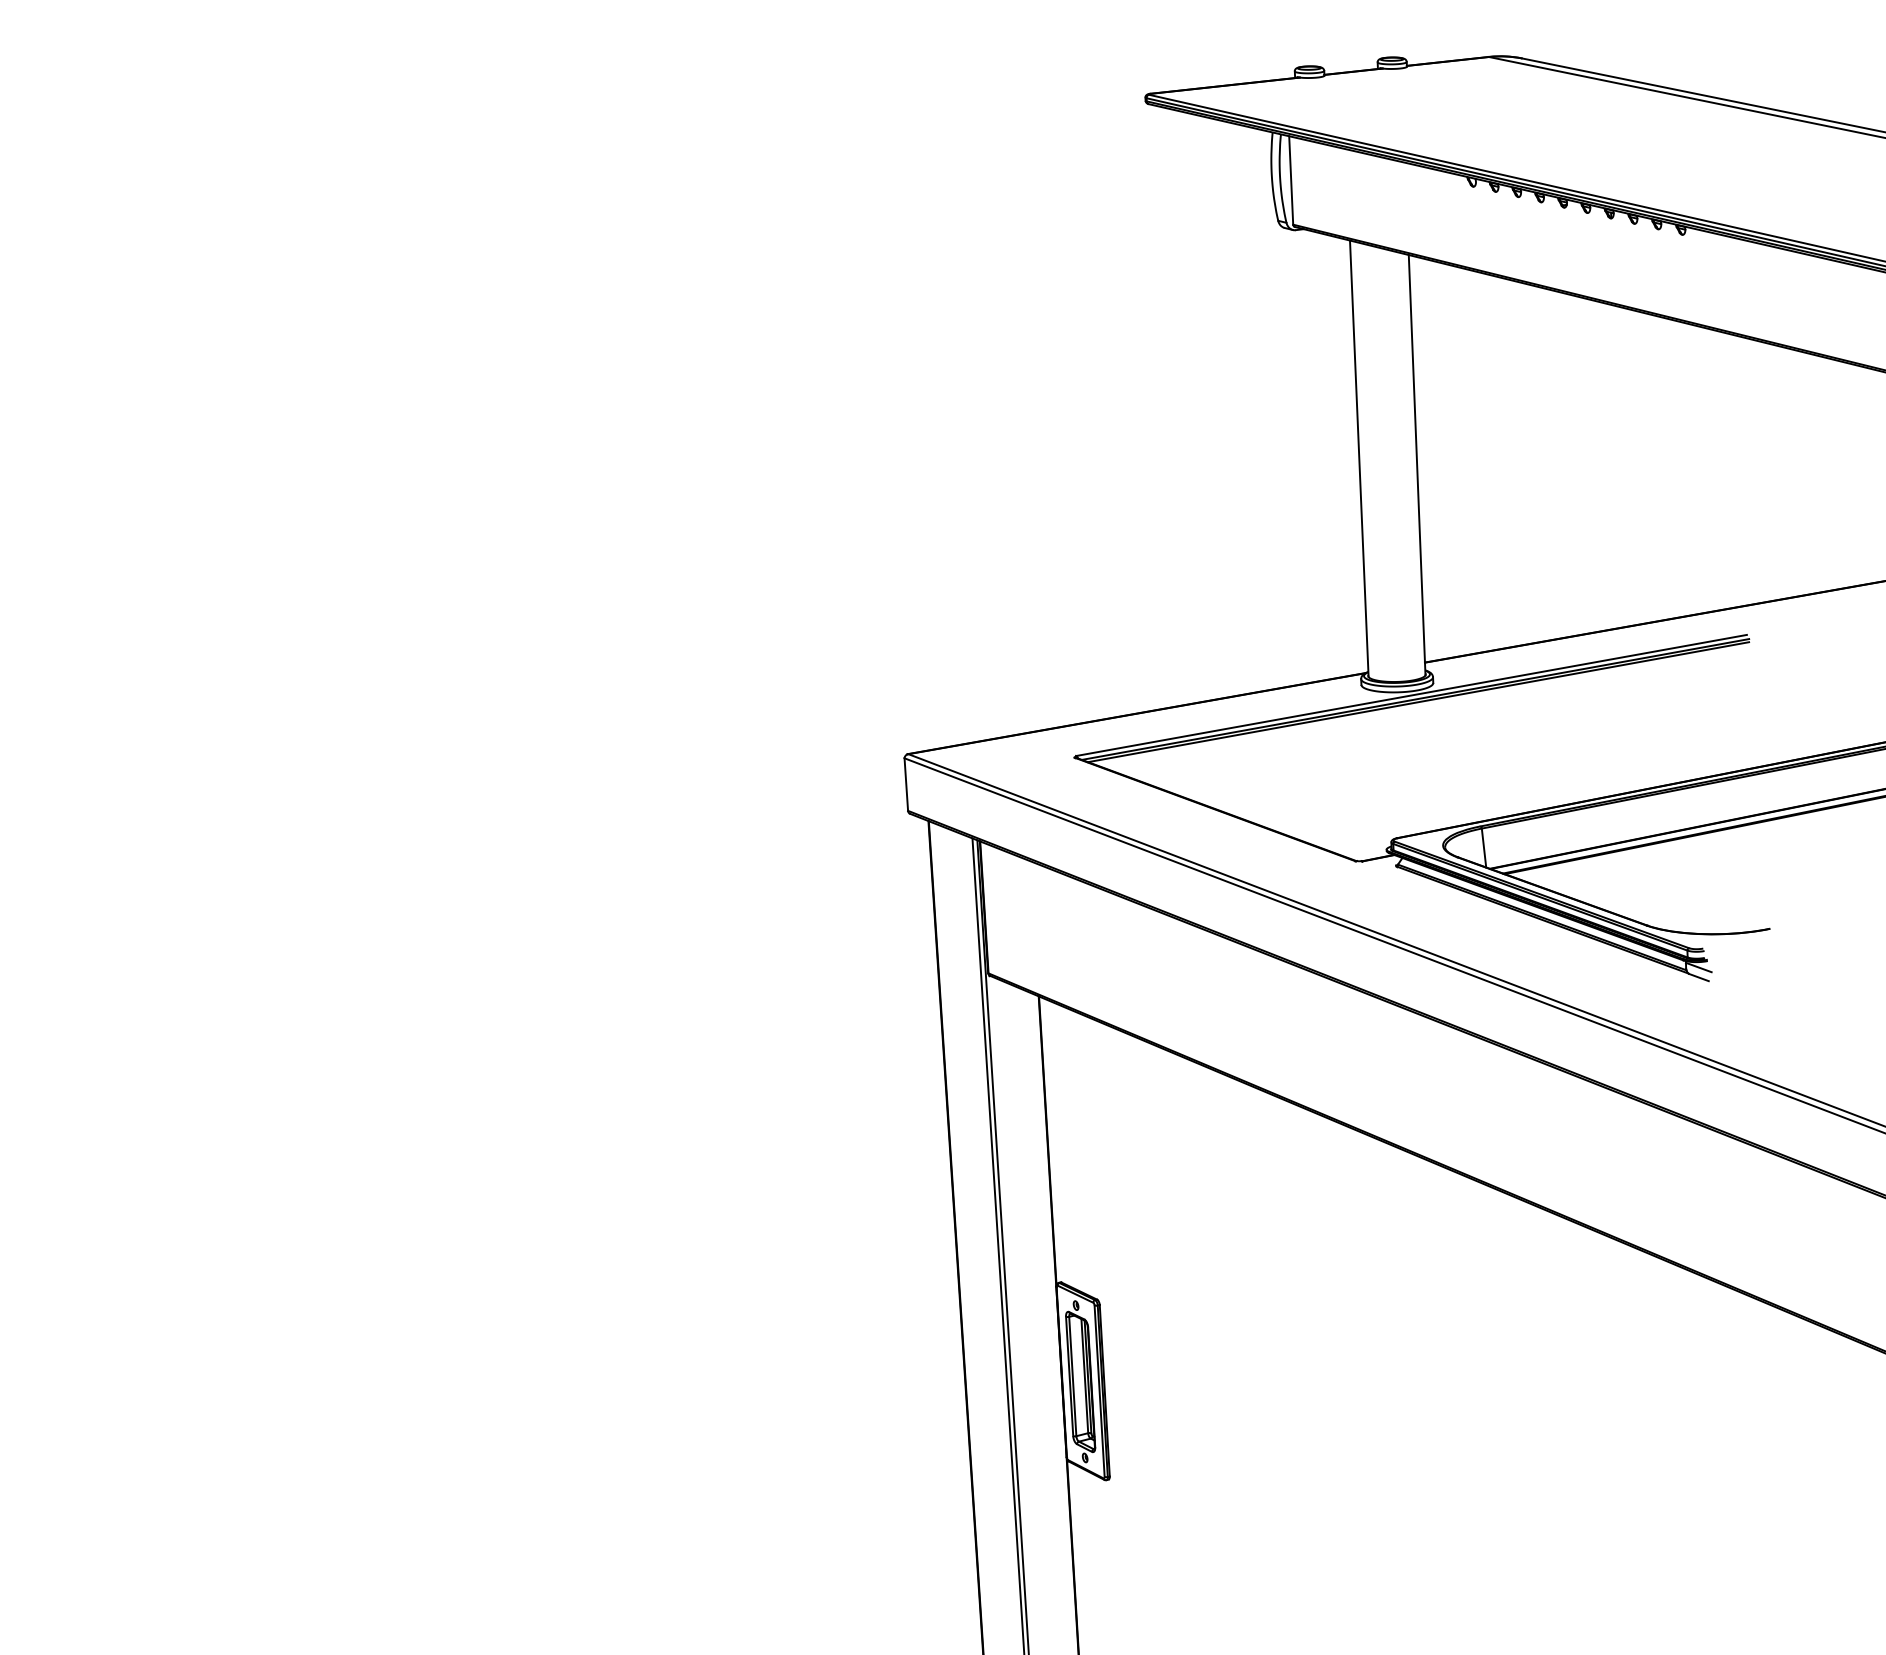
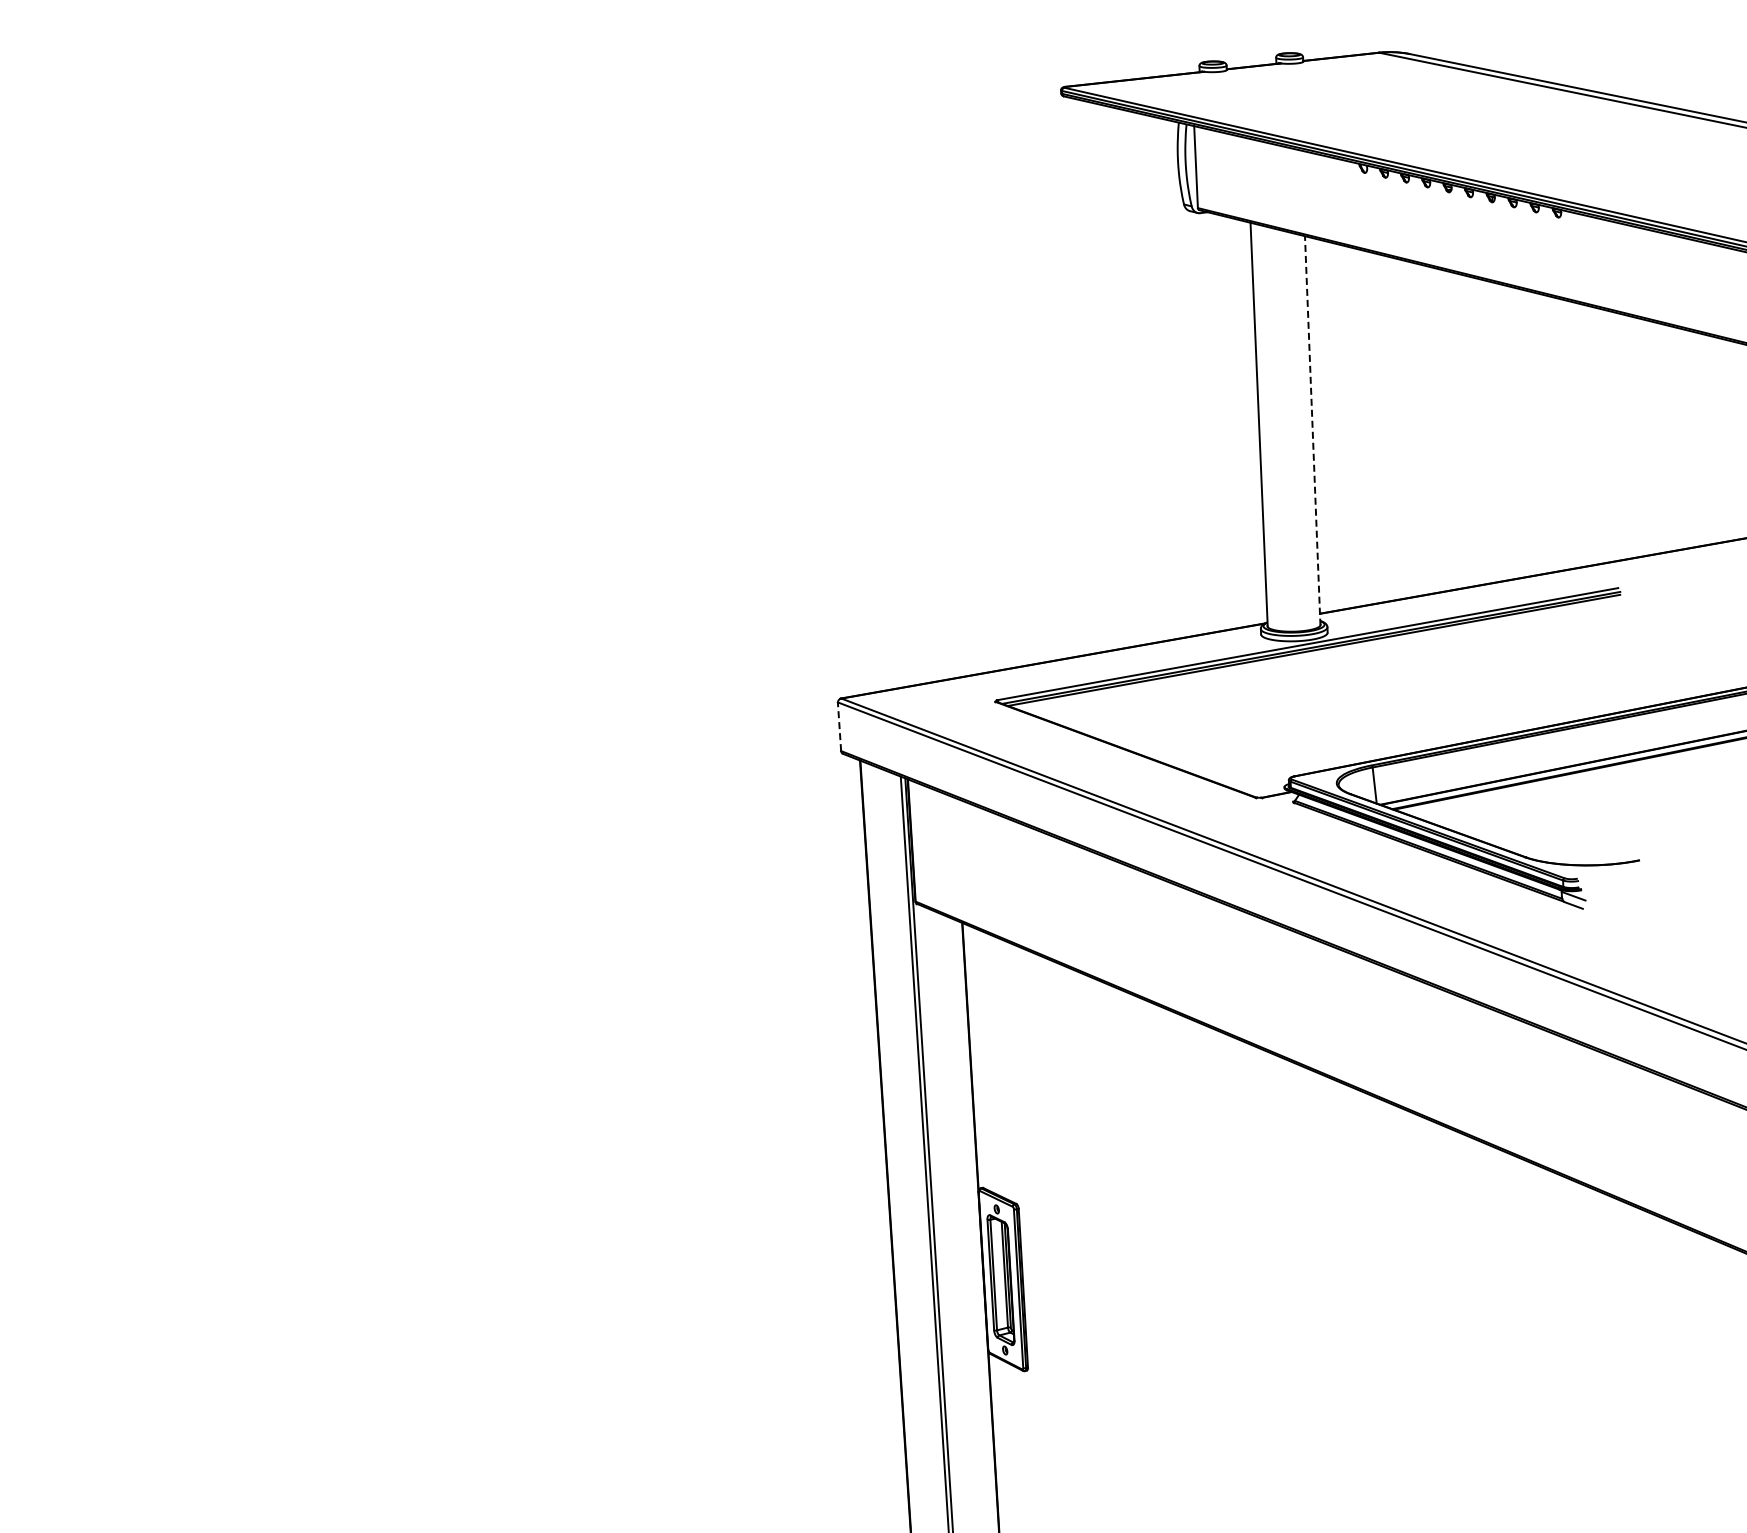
line: (1416, 464) -> (1312, 430), solid -> dashed
line: (906, 784) -> (839, 726), solid -> dashed

